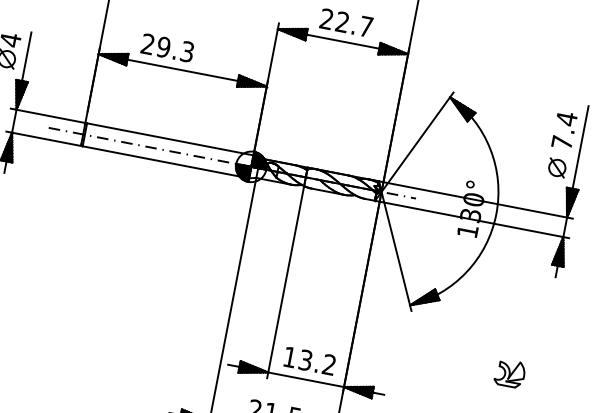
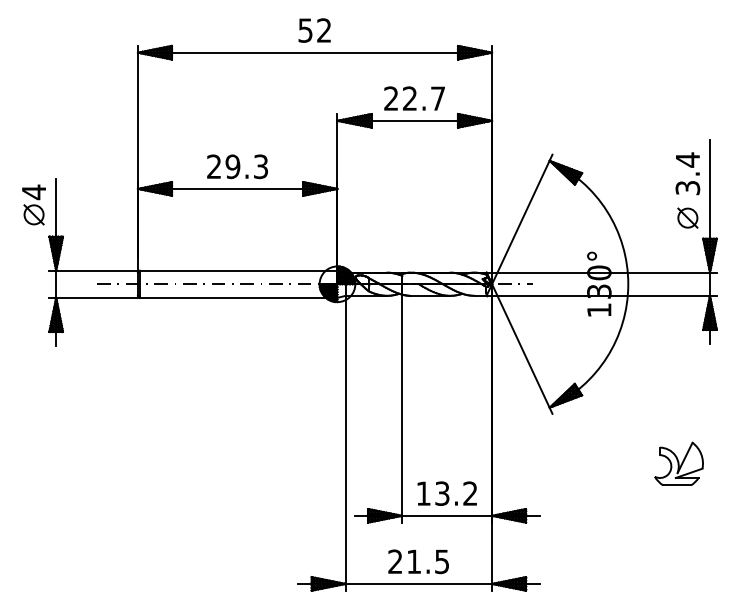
text: (167, 47) -> (237, 166), moved
text: (561, 142) -> (687, 188), 7.4 -> 3.4
part: (509, 373) -> (678, 463), size x1.43

